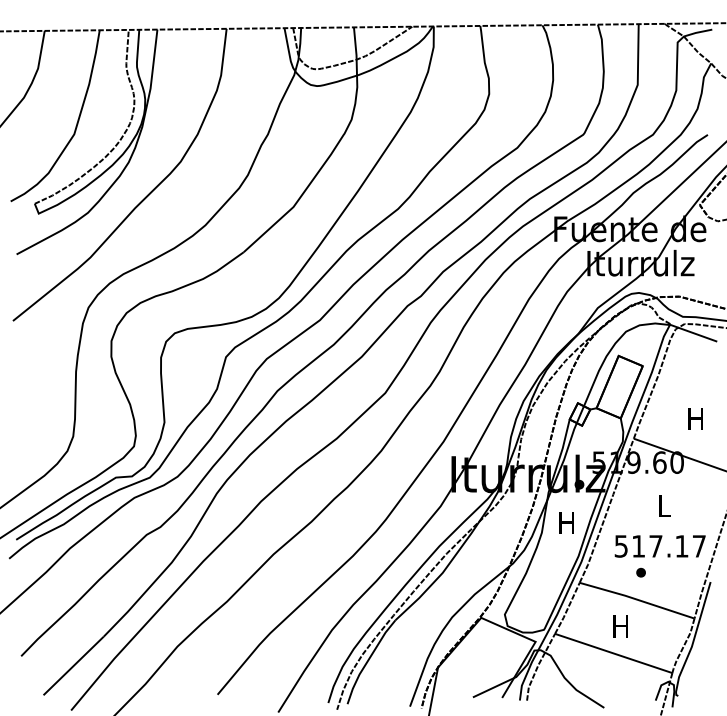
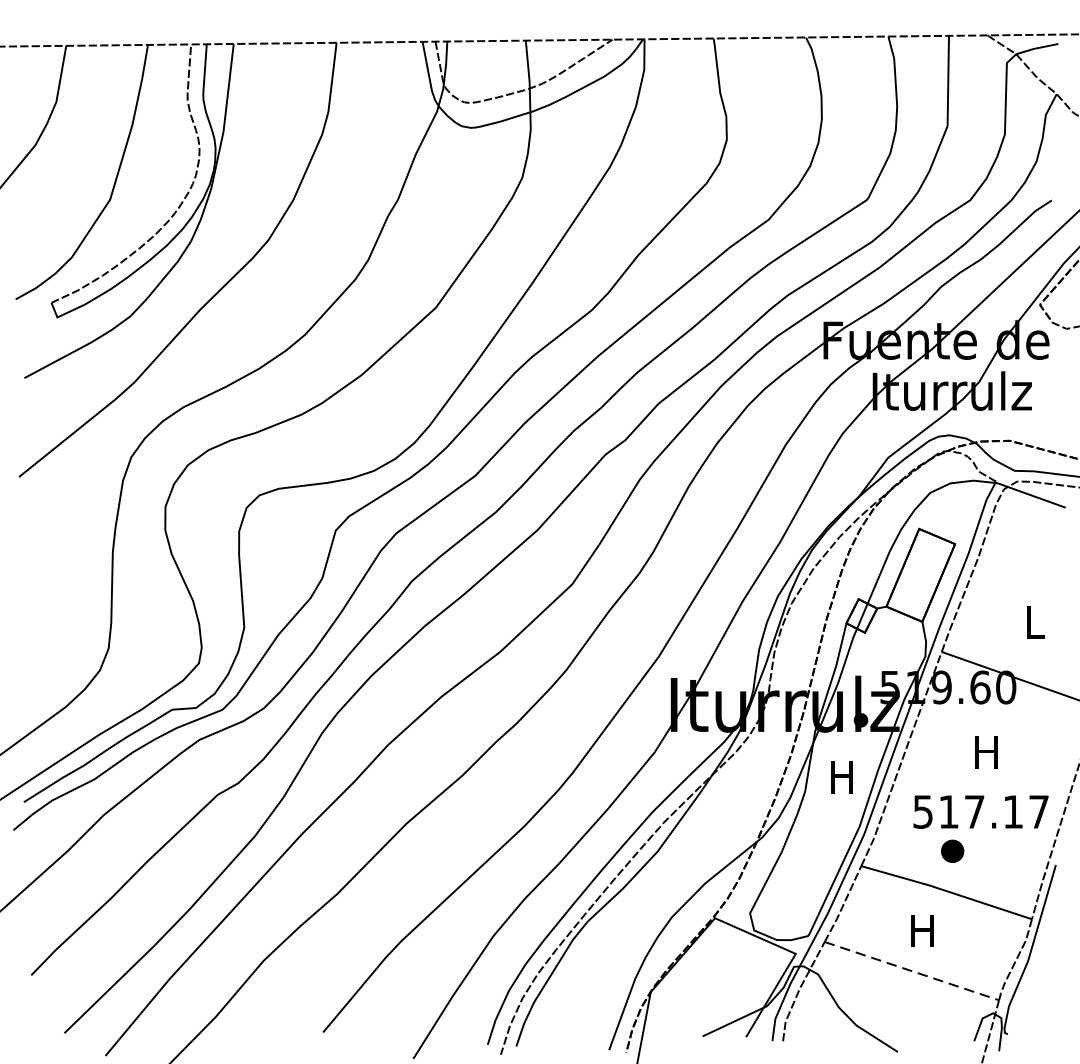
text: (695, 418) -> (1033, 621), H -> L
text: (663, 505) -> (985, 751), L -> H
part: (640, 572) -> (951, 850), size x1.6
line: (613, 653) -> (911, 971), solid -> dashed

